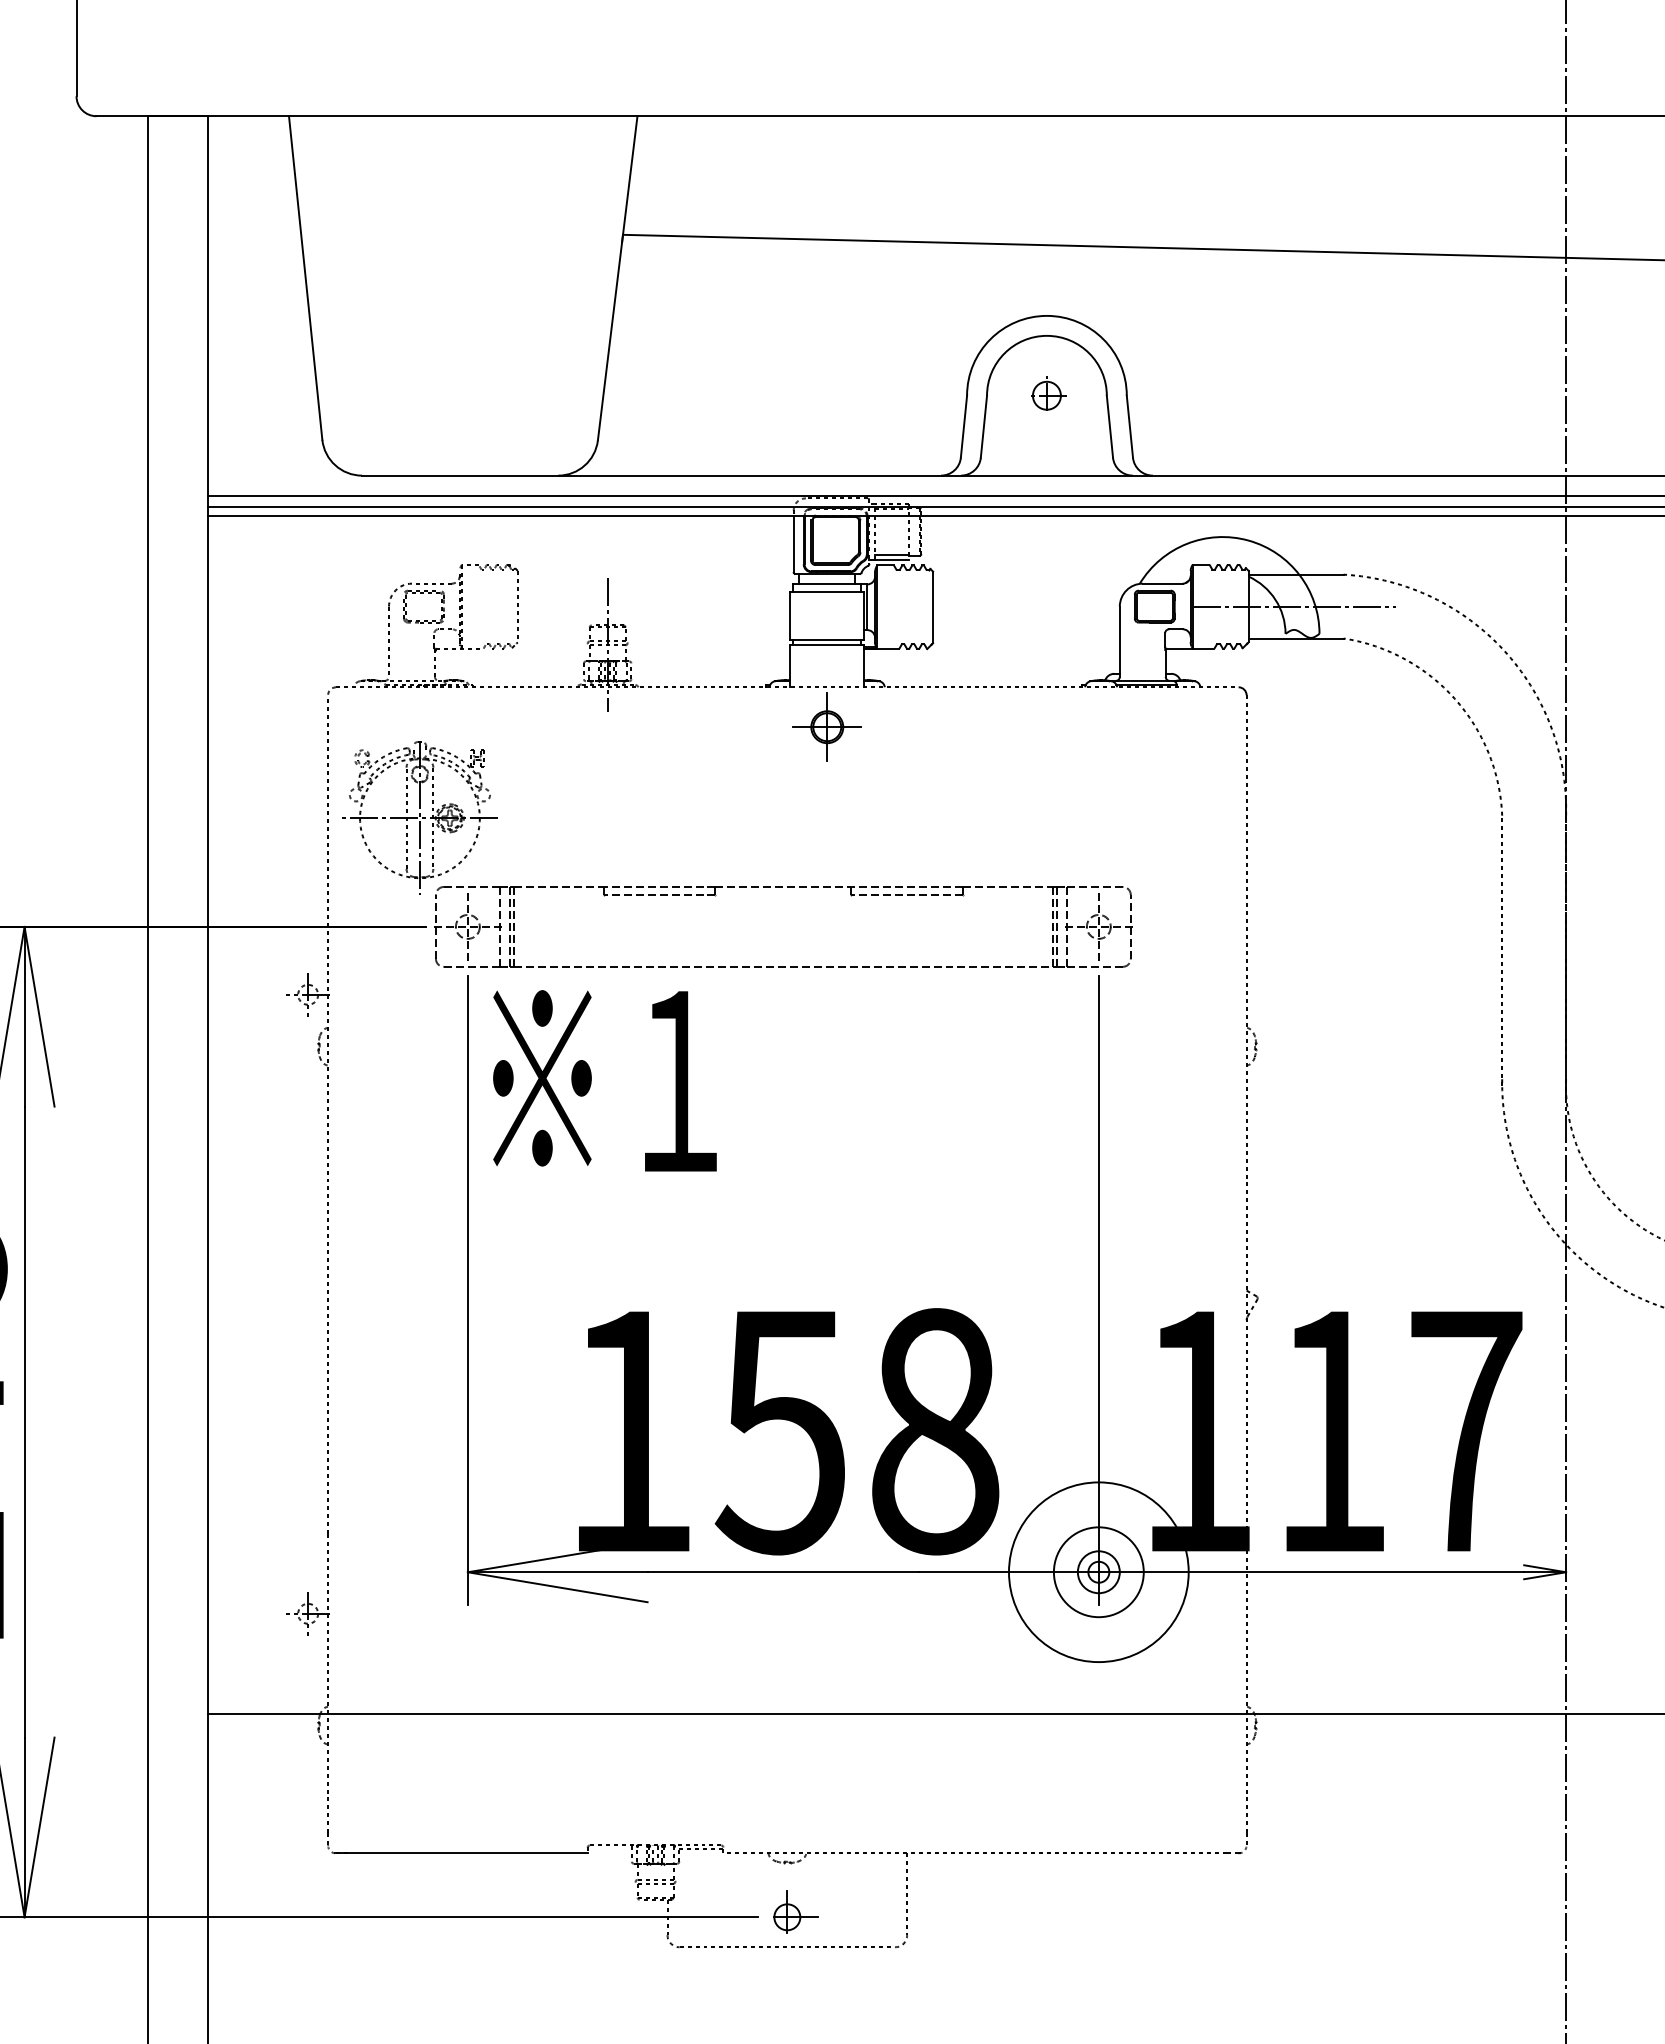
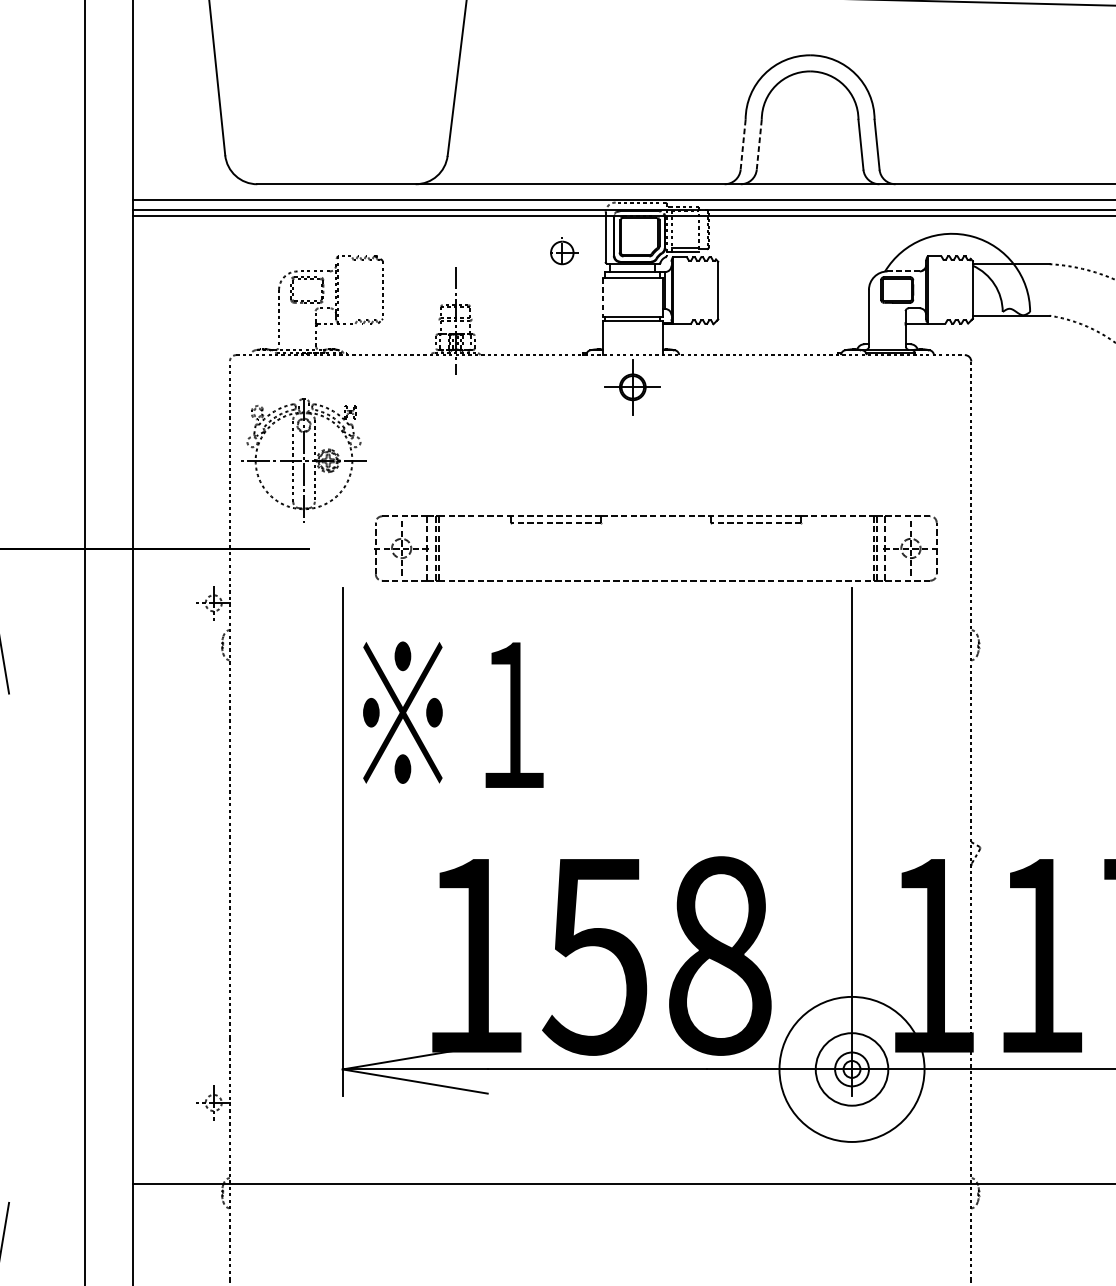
part: (1048, 393) -> (563, 251), moved
line: (963, 427) -> (742, 145), solid -> dashed
line: (983, 427) -> (758, 145), solid -> dashed
line: (1162, 583) -> (903, 271), solid -> dashed
line: (1294, 606) -> (1009, 289), removed
line: (790, 615) -> (603, 297), solid -> dashed
part: (782, 887) -> (655, 516), moved
text: (604, 1080) -> (452, 714), moved

